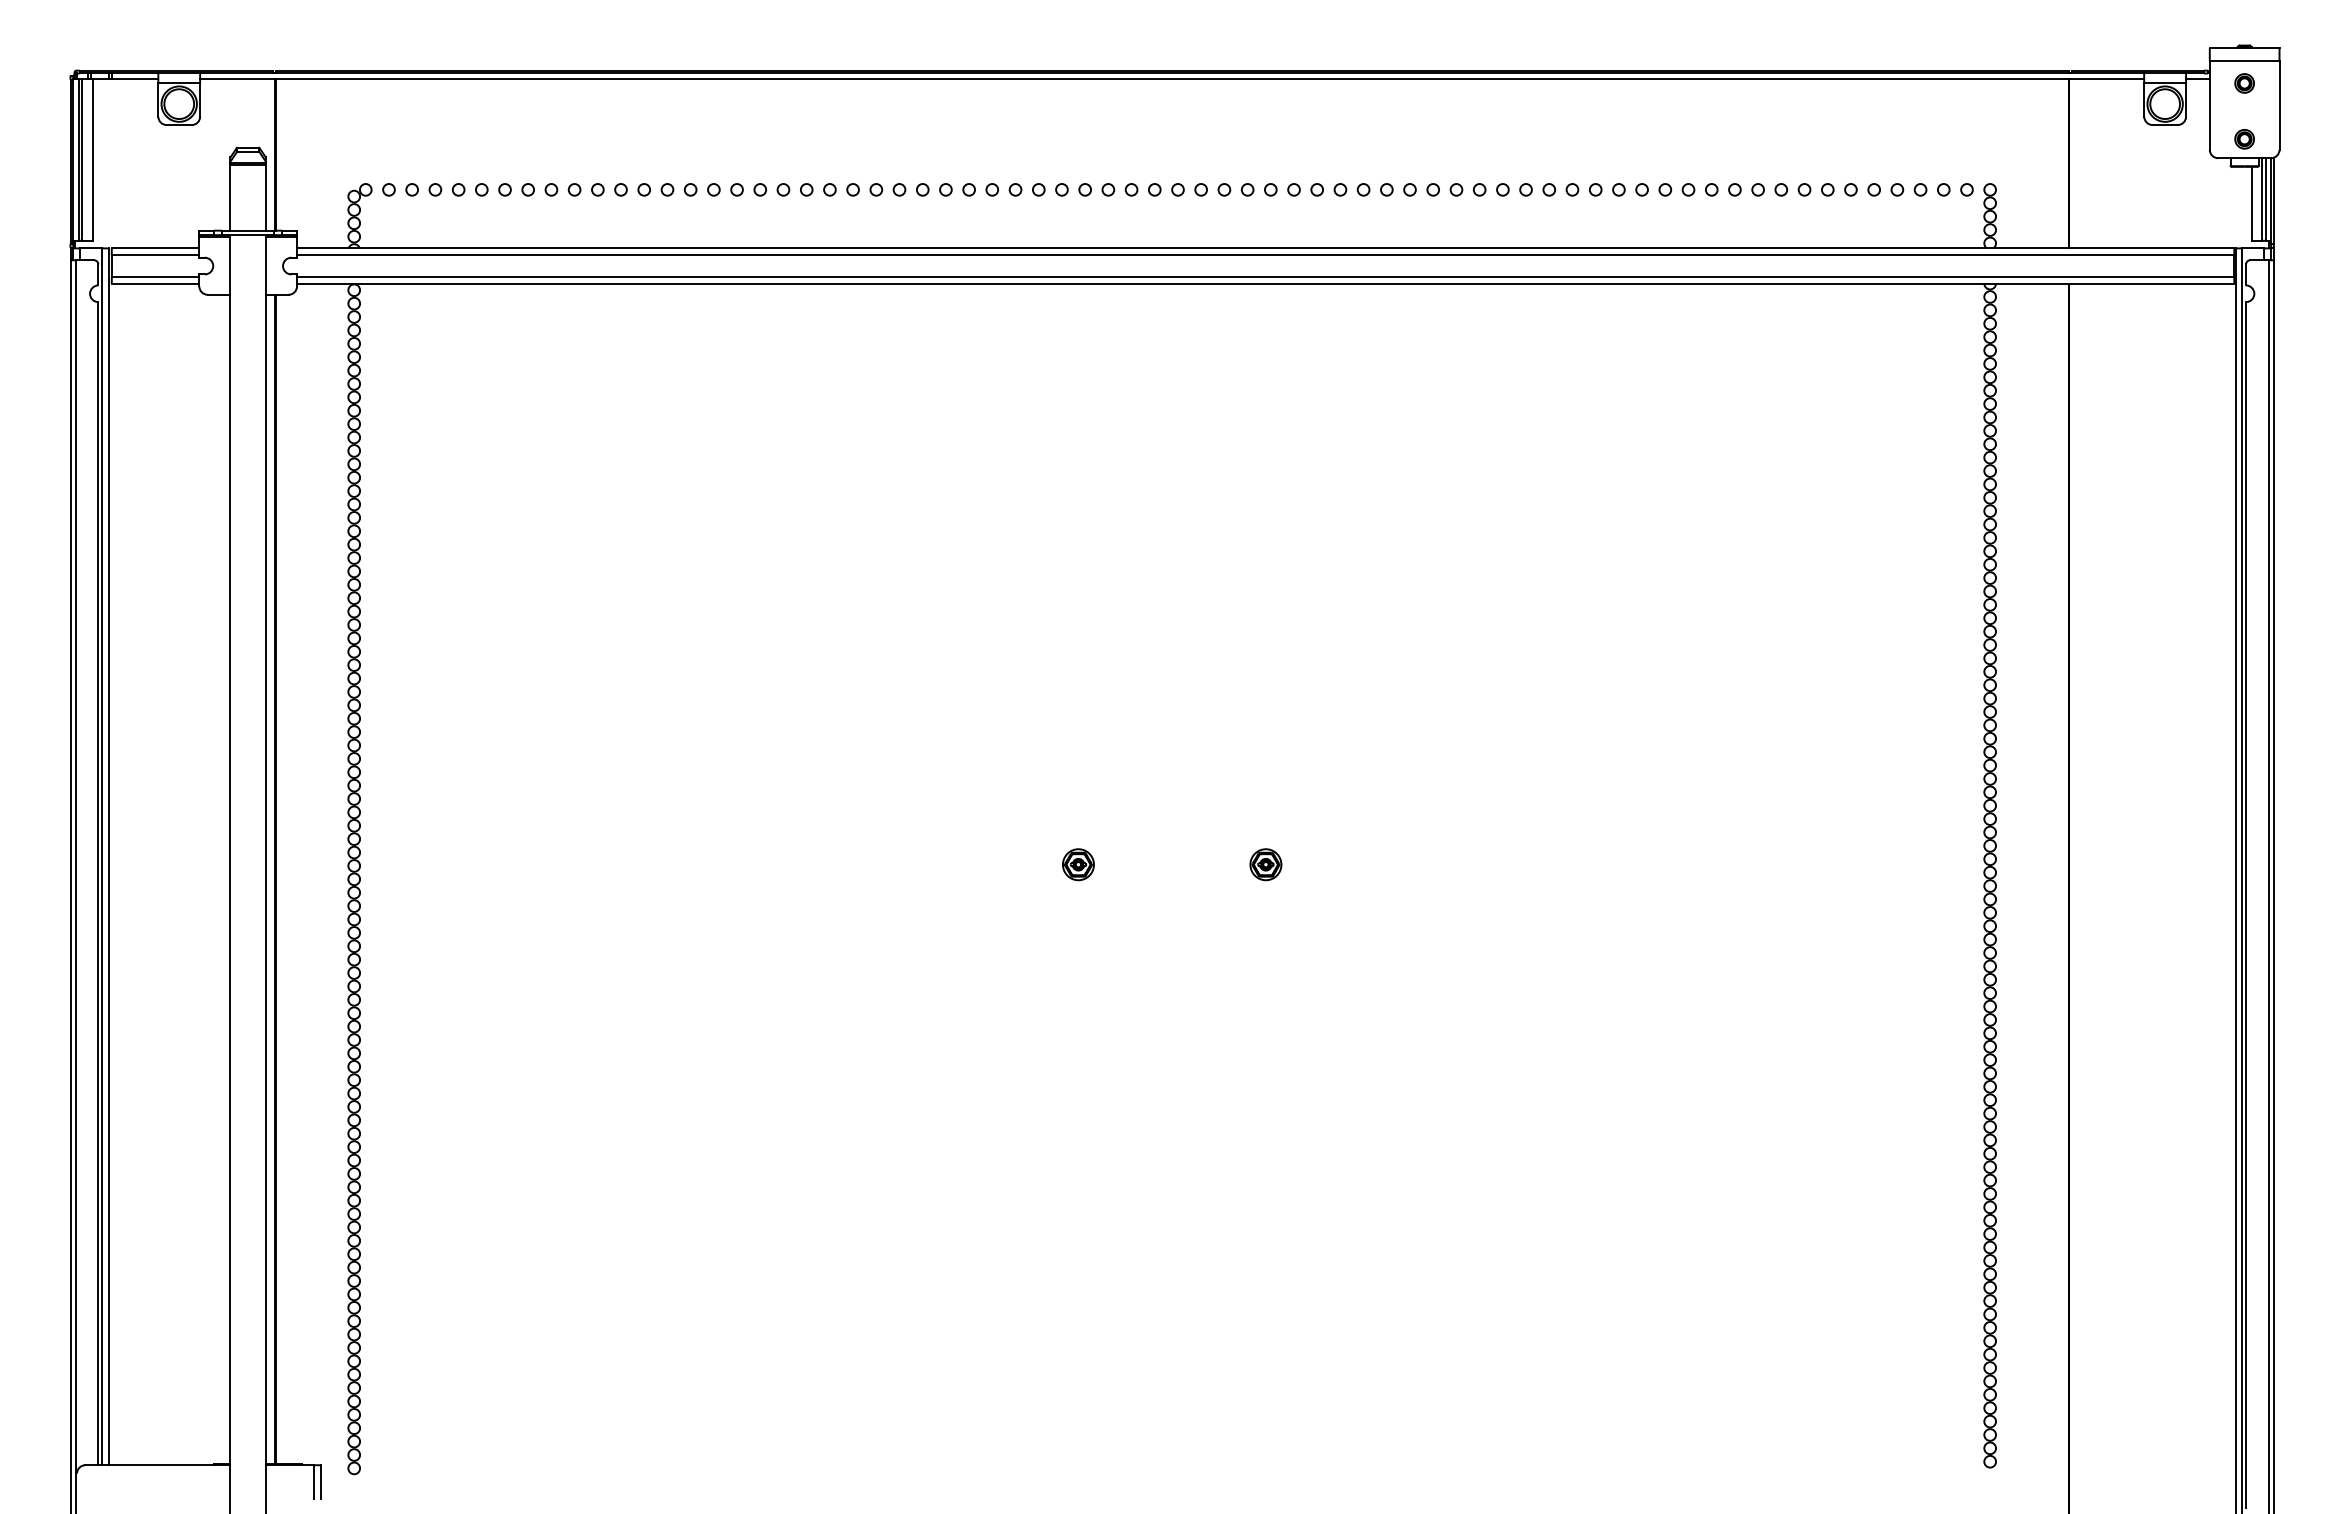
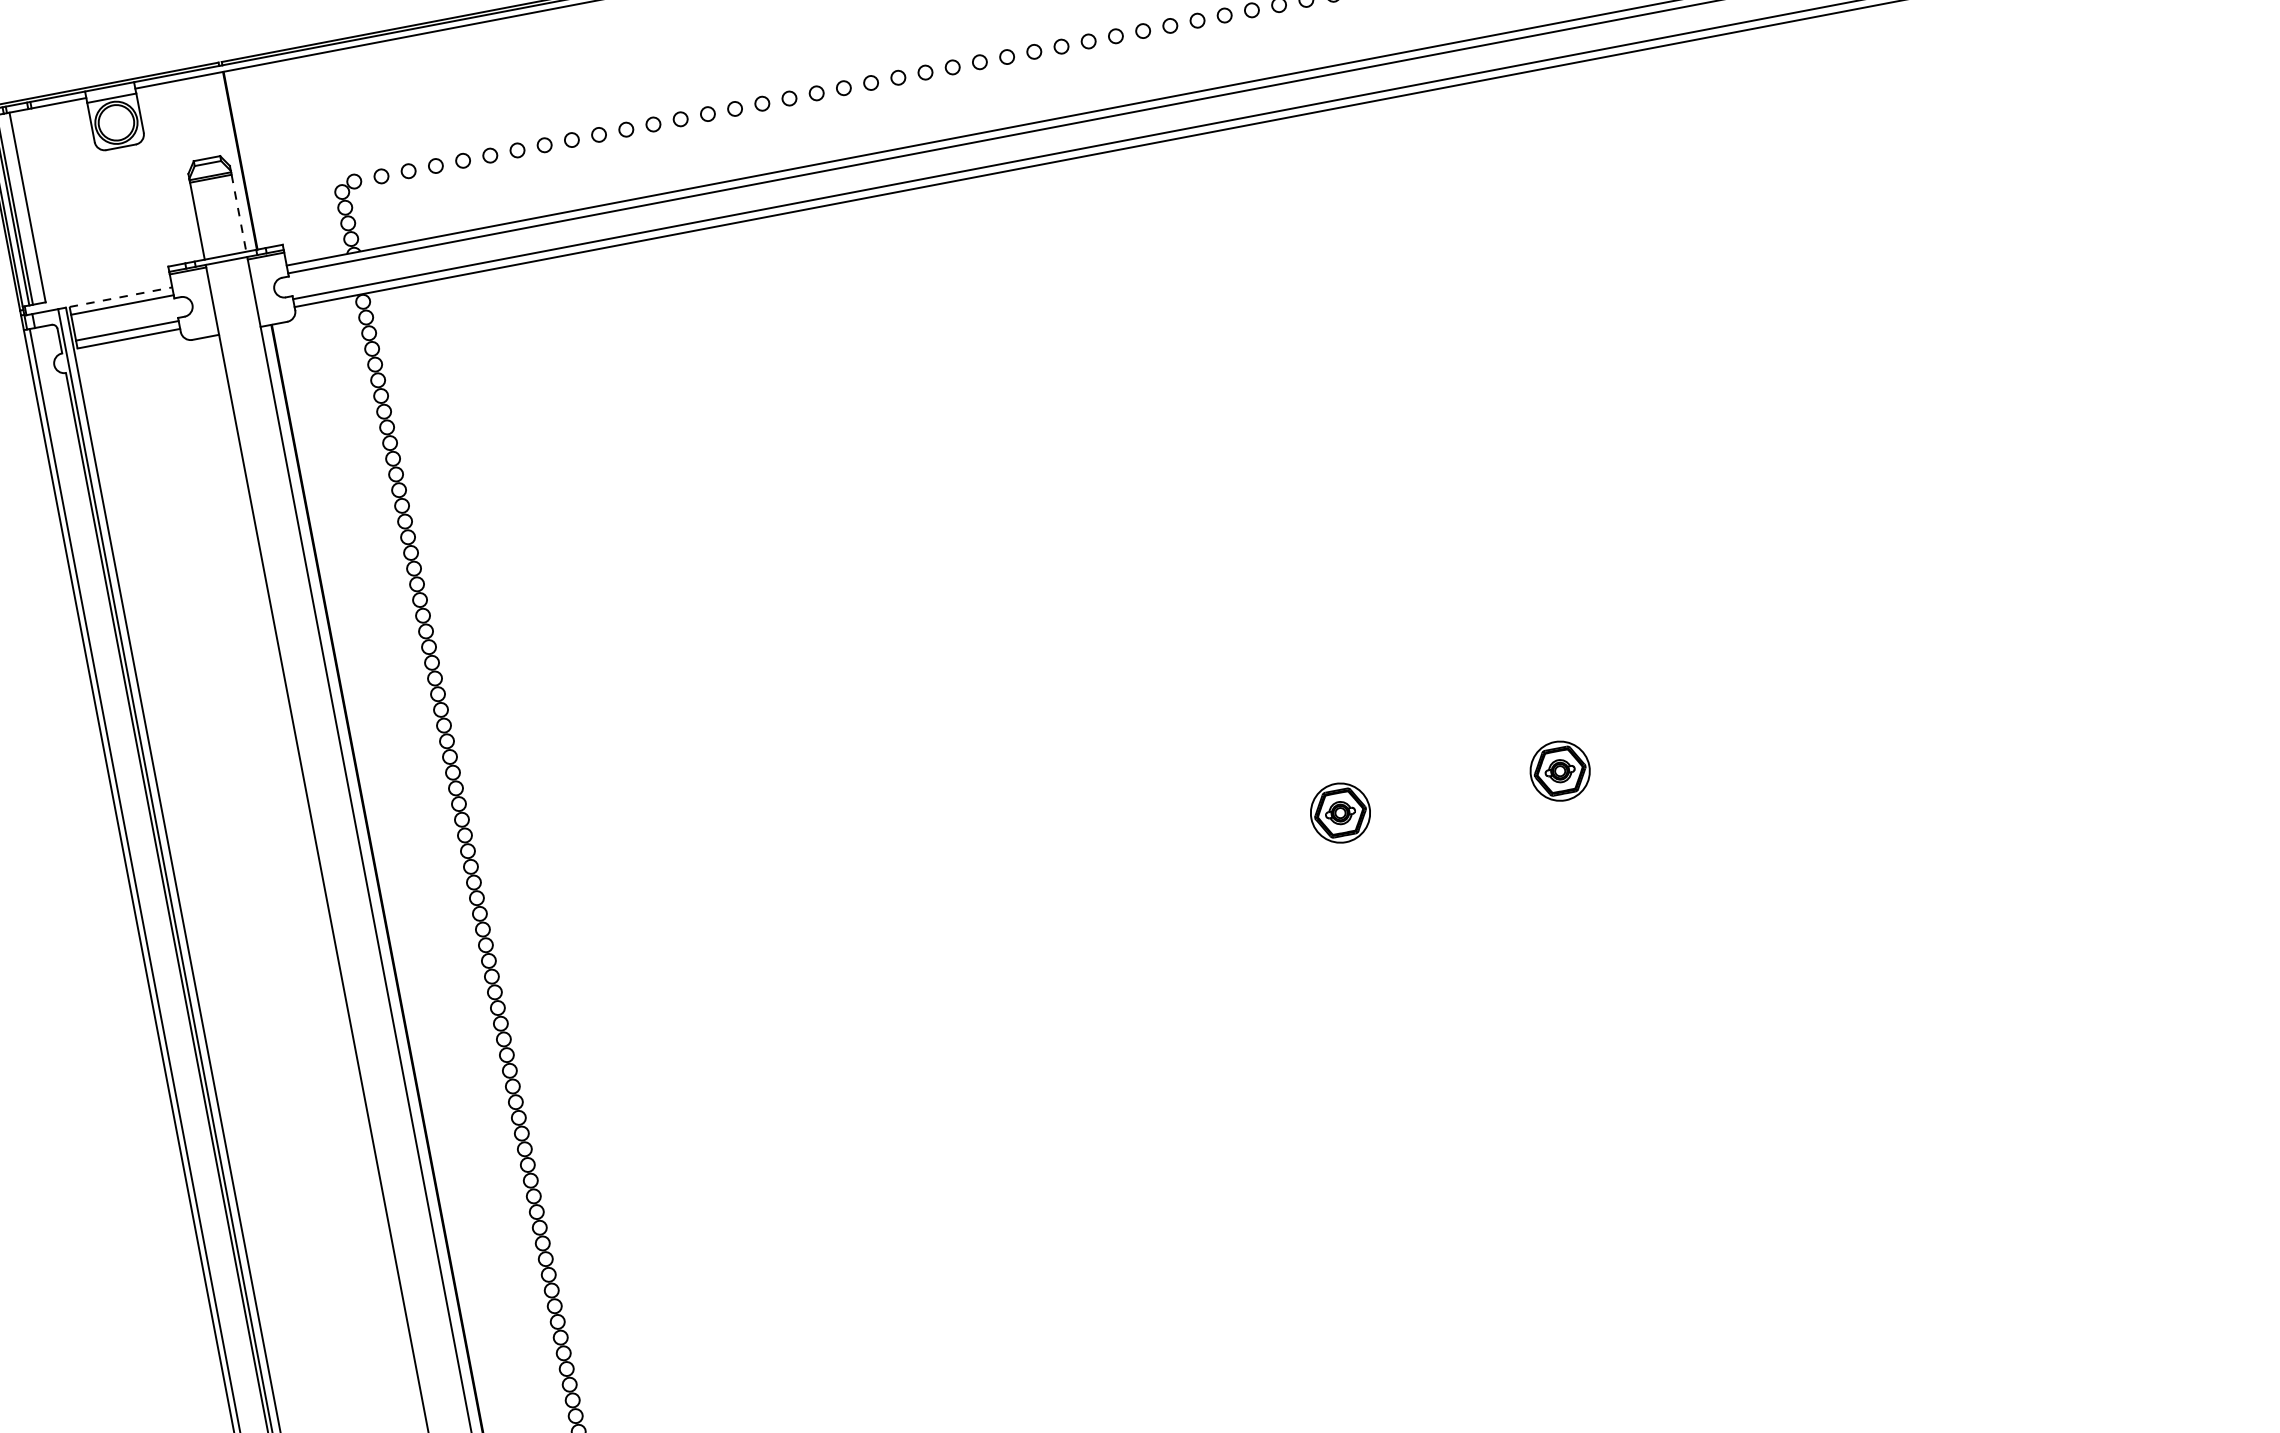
line: (265, 197) -> (238, 212), solid -> dashed
line: (155, 248) -> (120, 297), solid -> dashed
part: (1078, 864) -> (1340, 813), size x1.6
part: (1265, 864) -> (1559, 771), size x1.6

